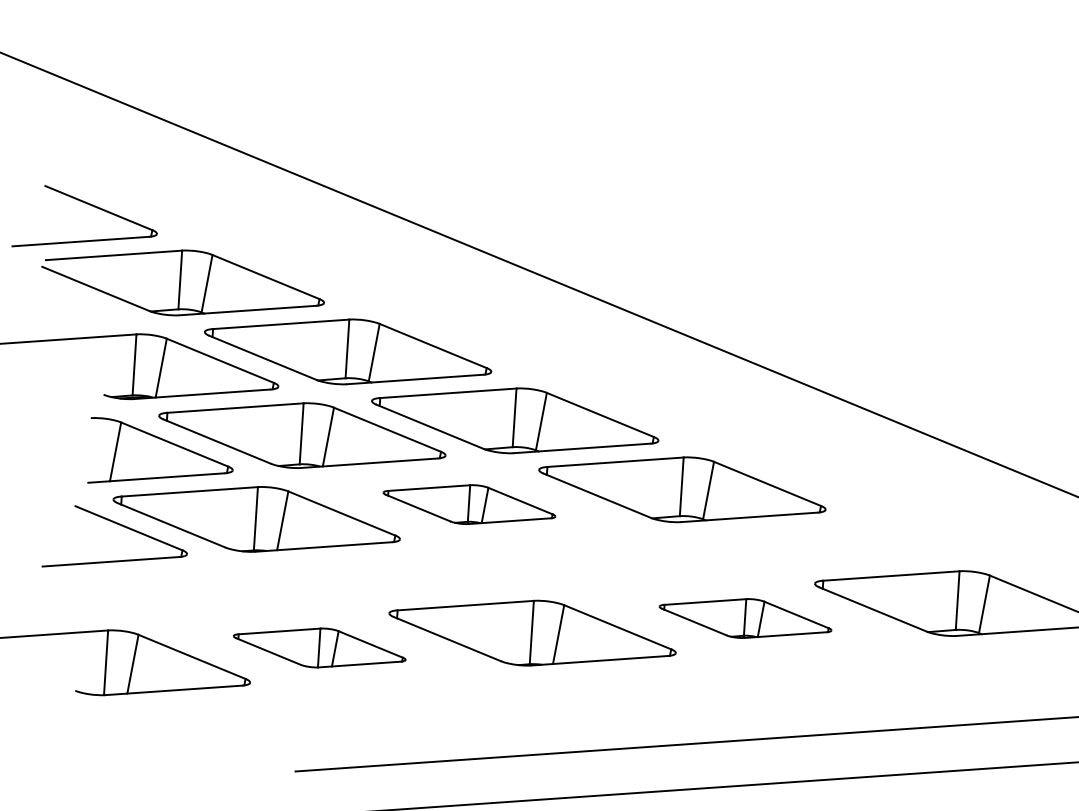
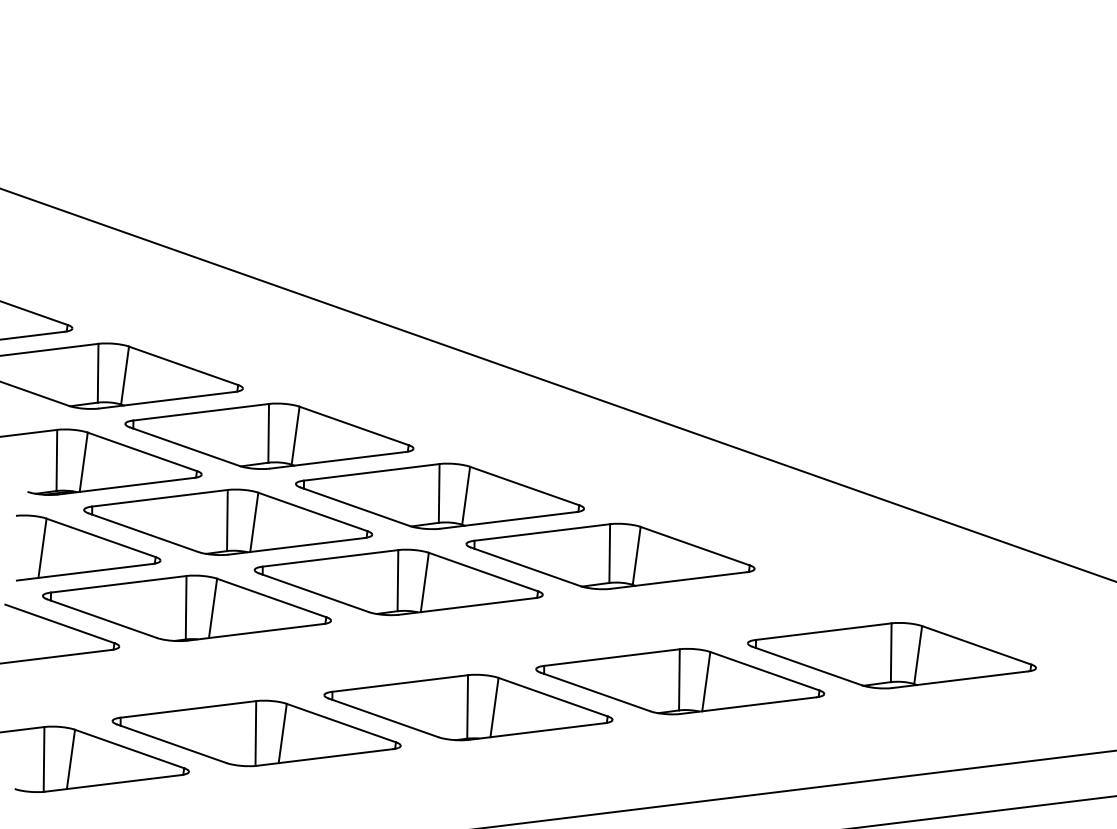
part: (469, 504) -> (398, 582), size x1.67
part: (745, 618) -> (680, 681), size x1.67
part: (319, 648) -> (256, 733), size x1.67

